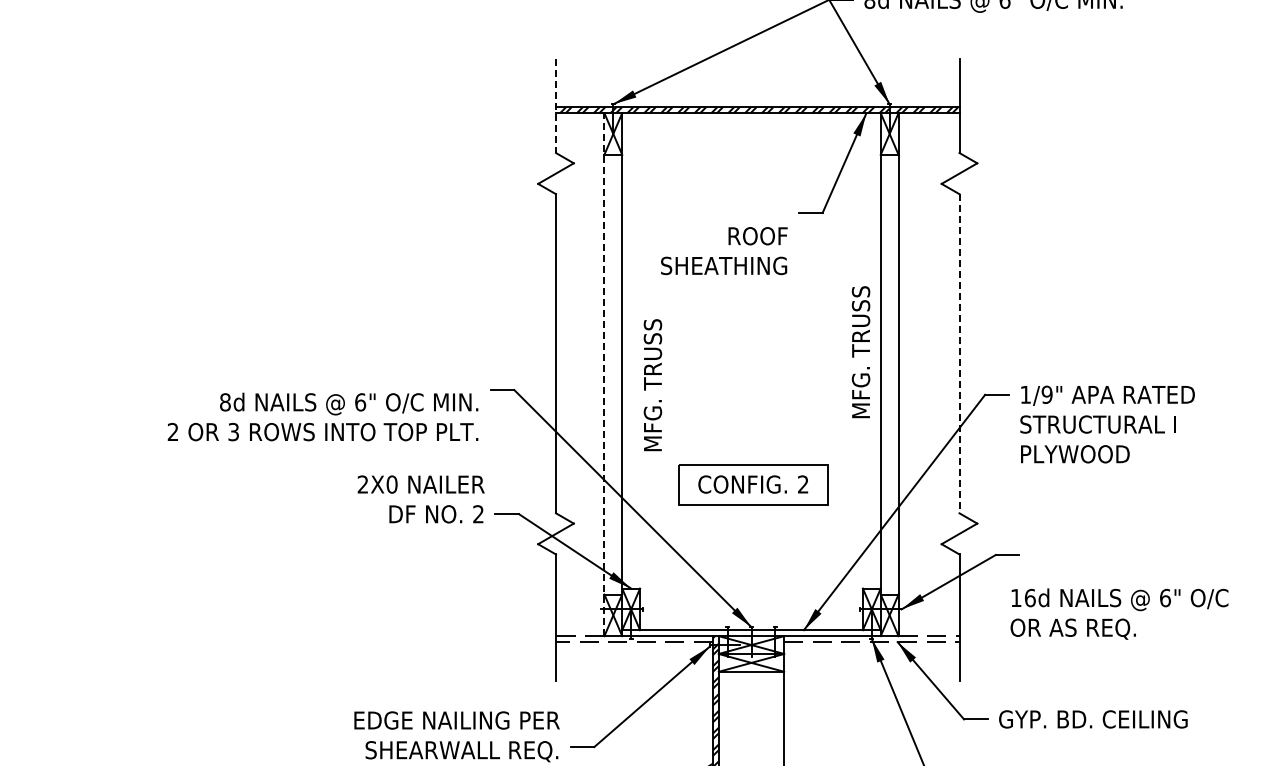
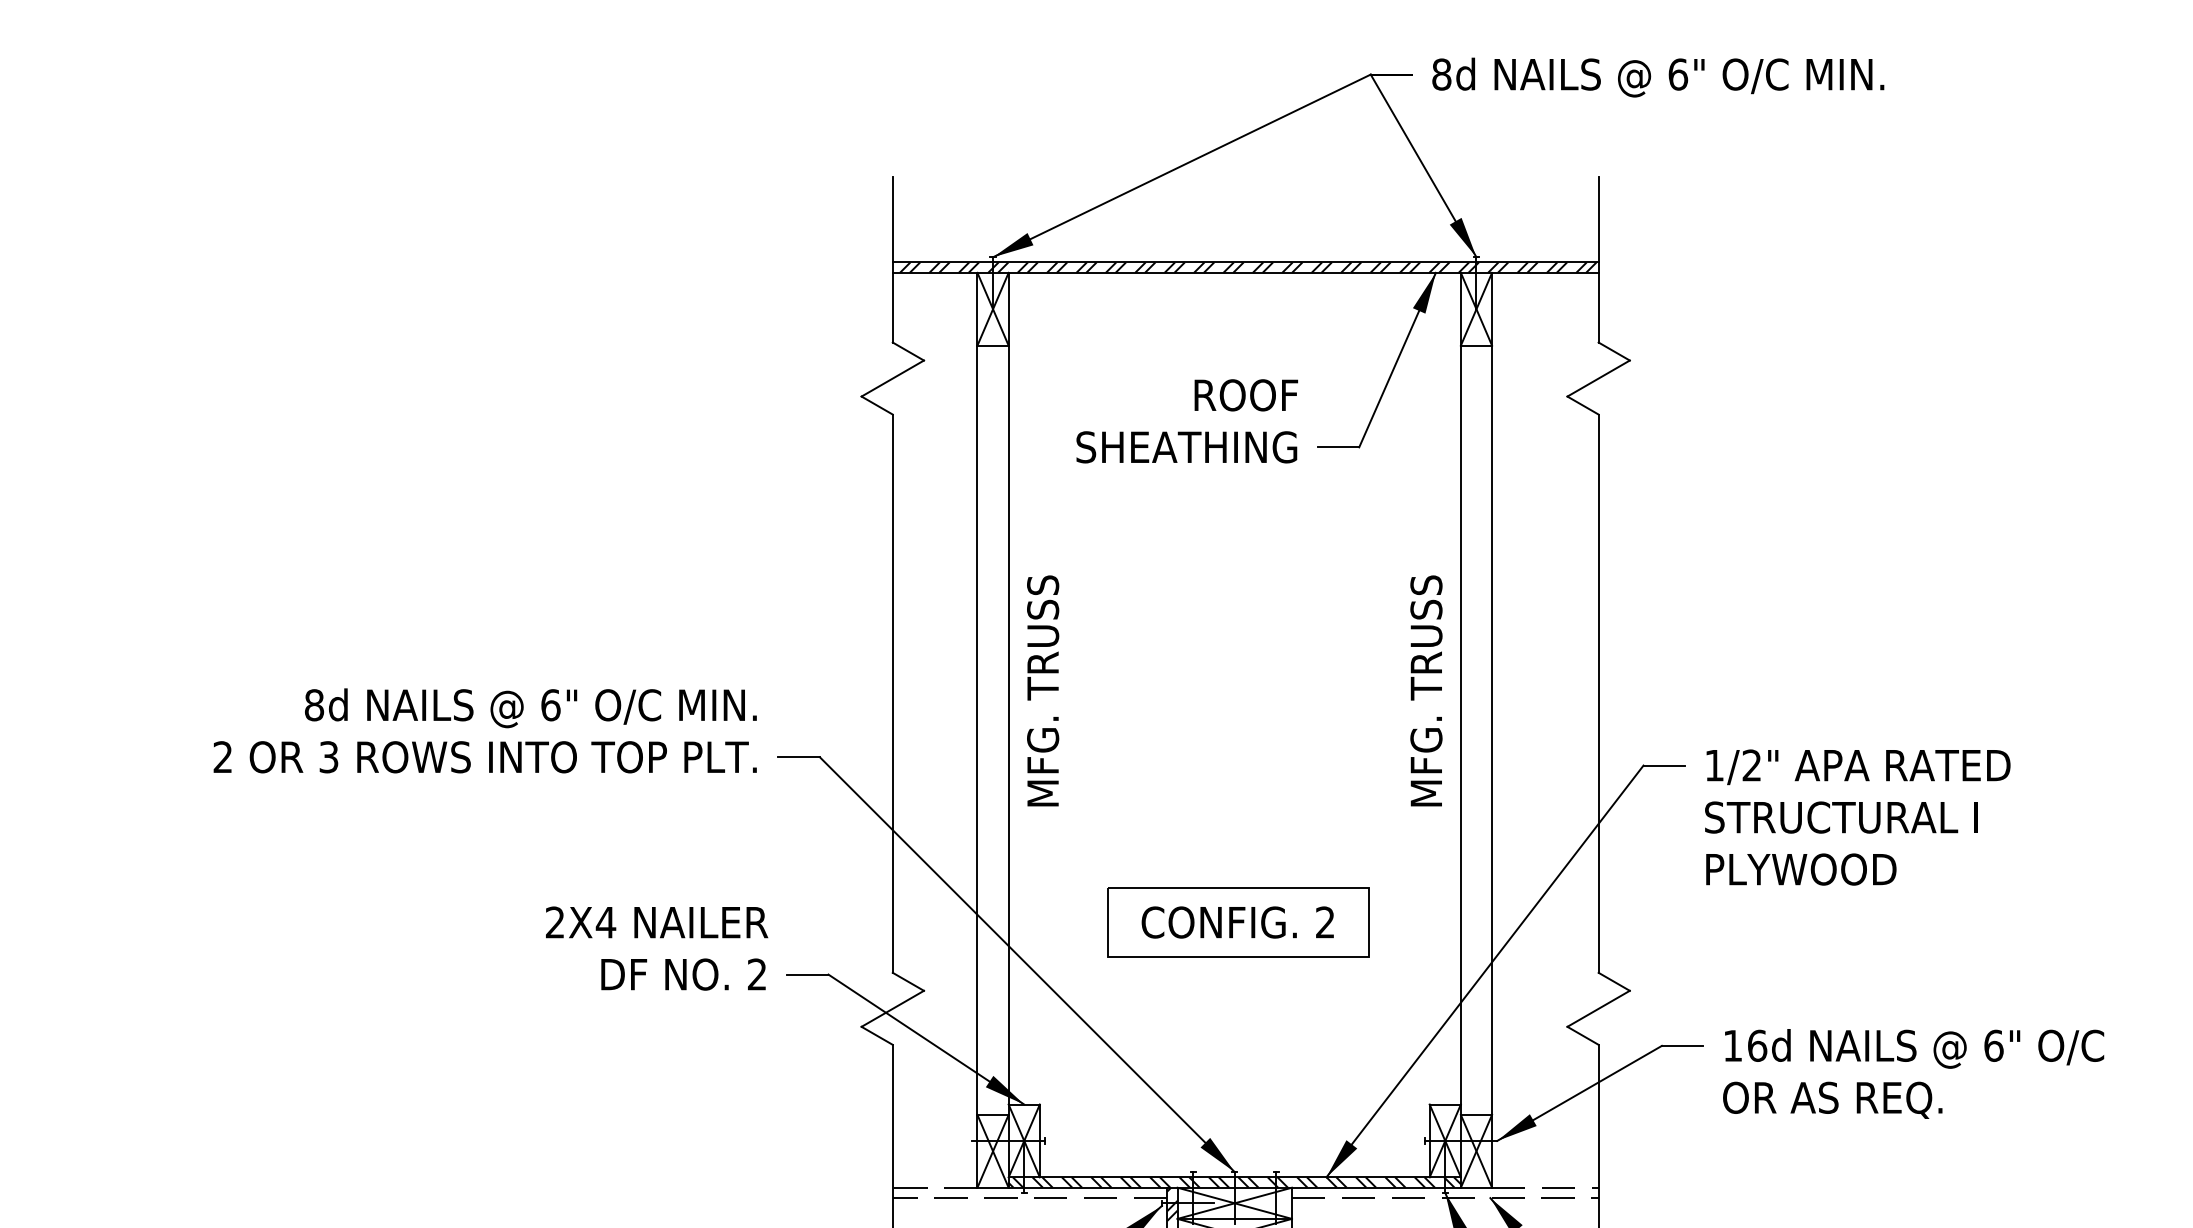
line: (556, 106) -> (893, 261), dashed -> solid
text: (724, 251) -> (1187, 422), moved
line: (959, 353) -> (1598, 693), dashed -> solid
line: (604, 374) -> (977, 729), dashed -> solid
text: (652, 385) -> (1042, 691), moved
text: (1046, 394) -> (1750, 764), 1/9" -> 1/2"
text: (322, 416) -> (484, 729), moved
text: (391, 484) -> (604, 922), 2X0 -> 2X4
text: (1119, 613) -> (1913, 1072), moved
hatch: (751, 633) -> (1234, 1183), added

